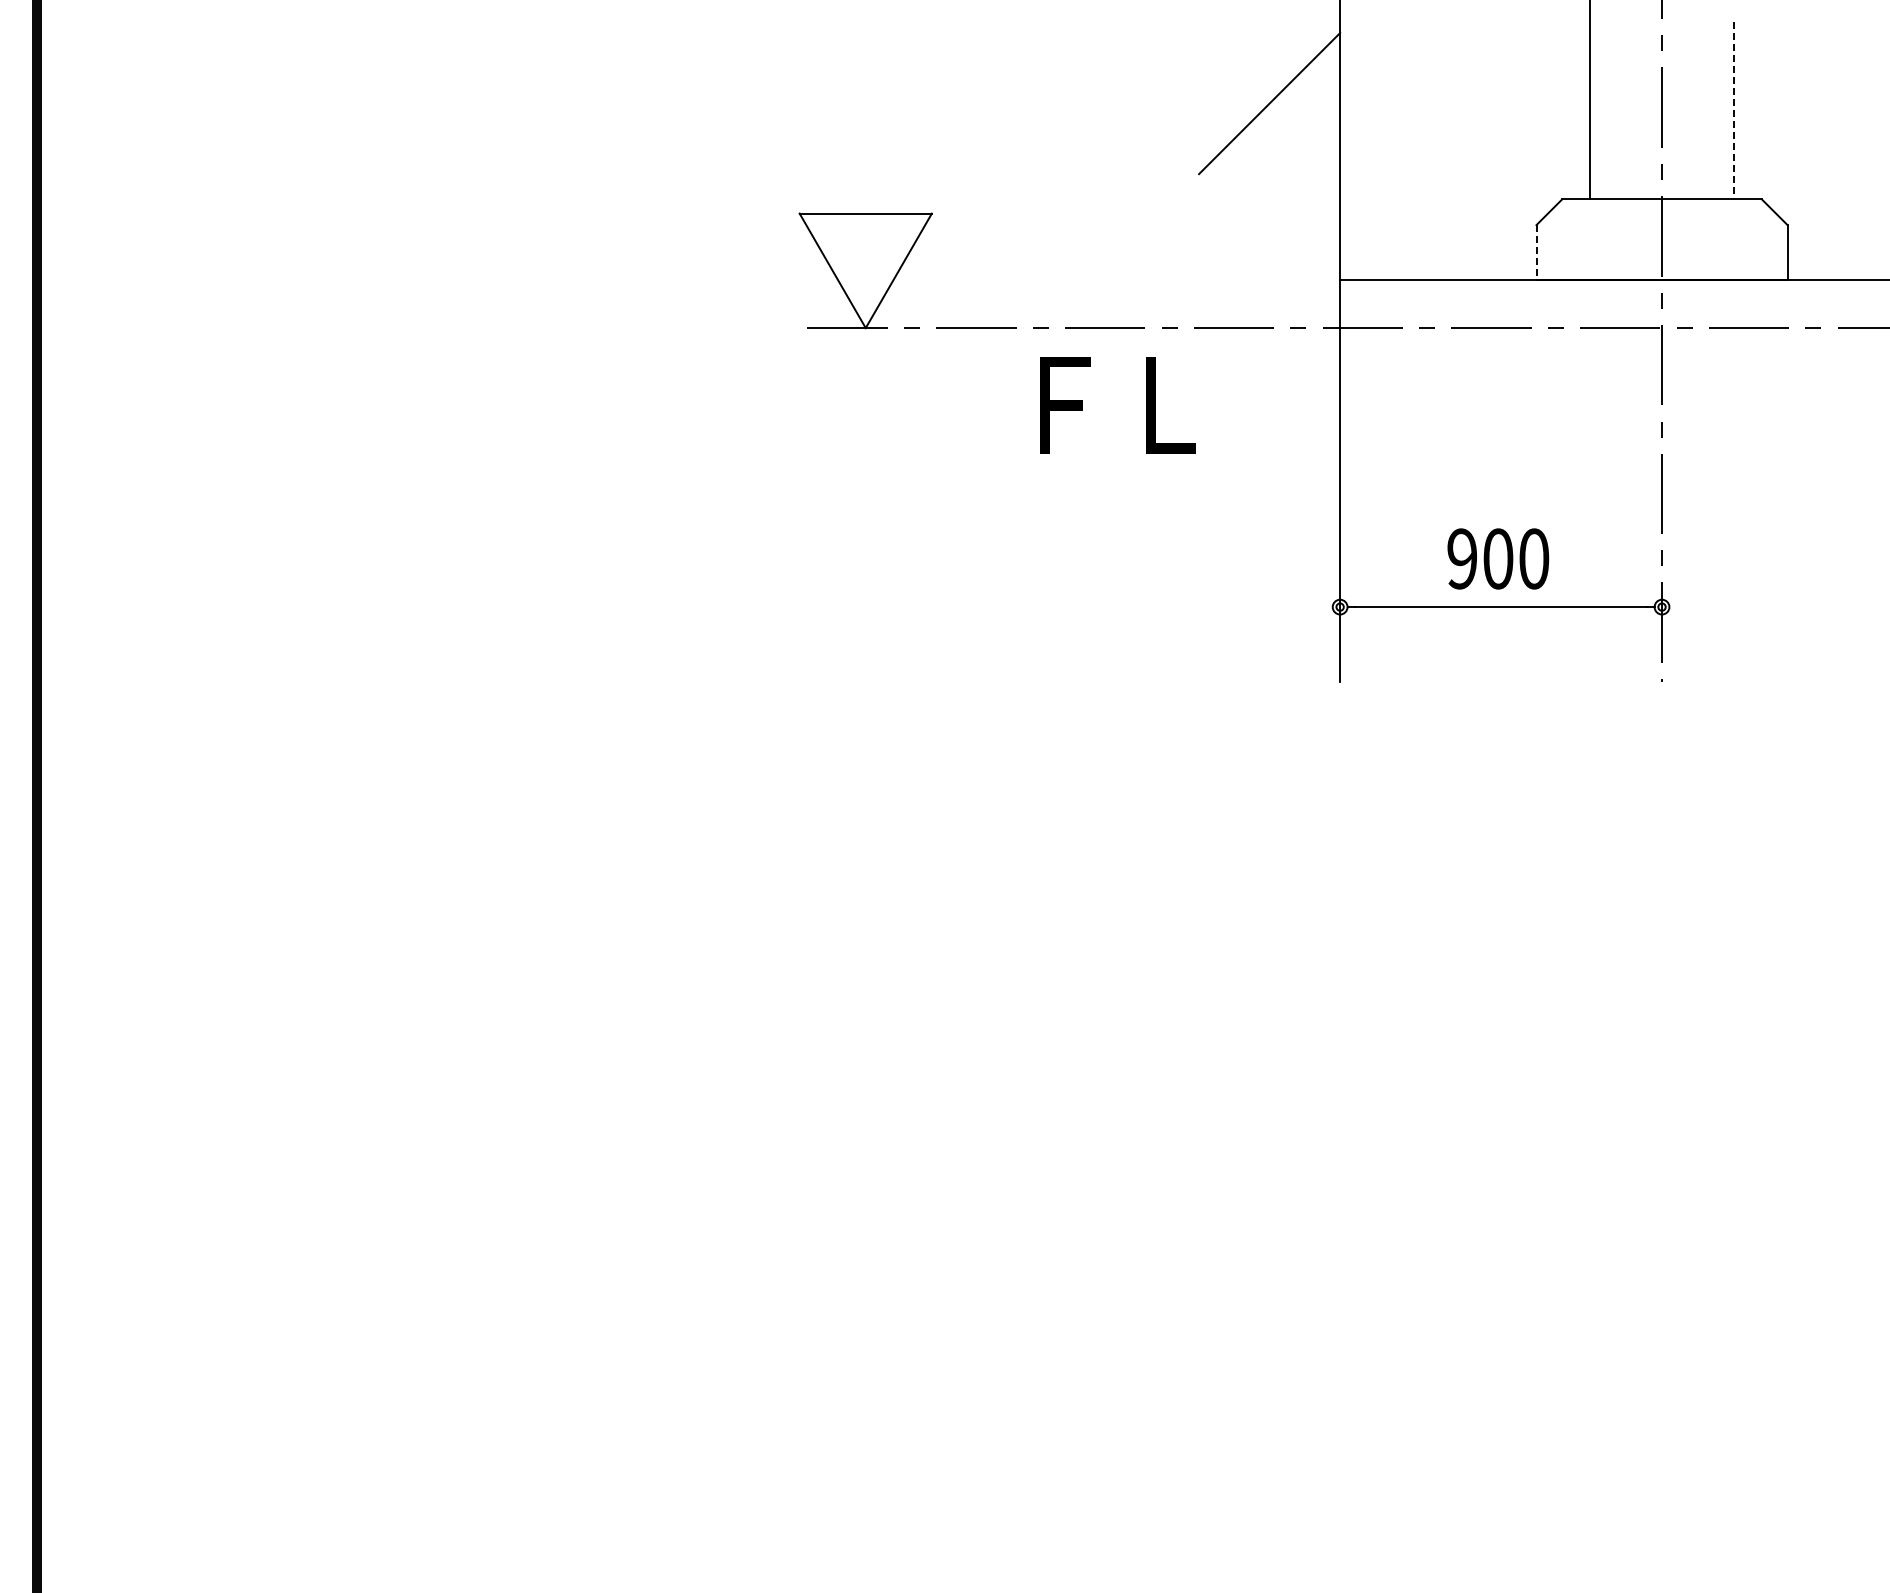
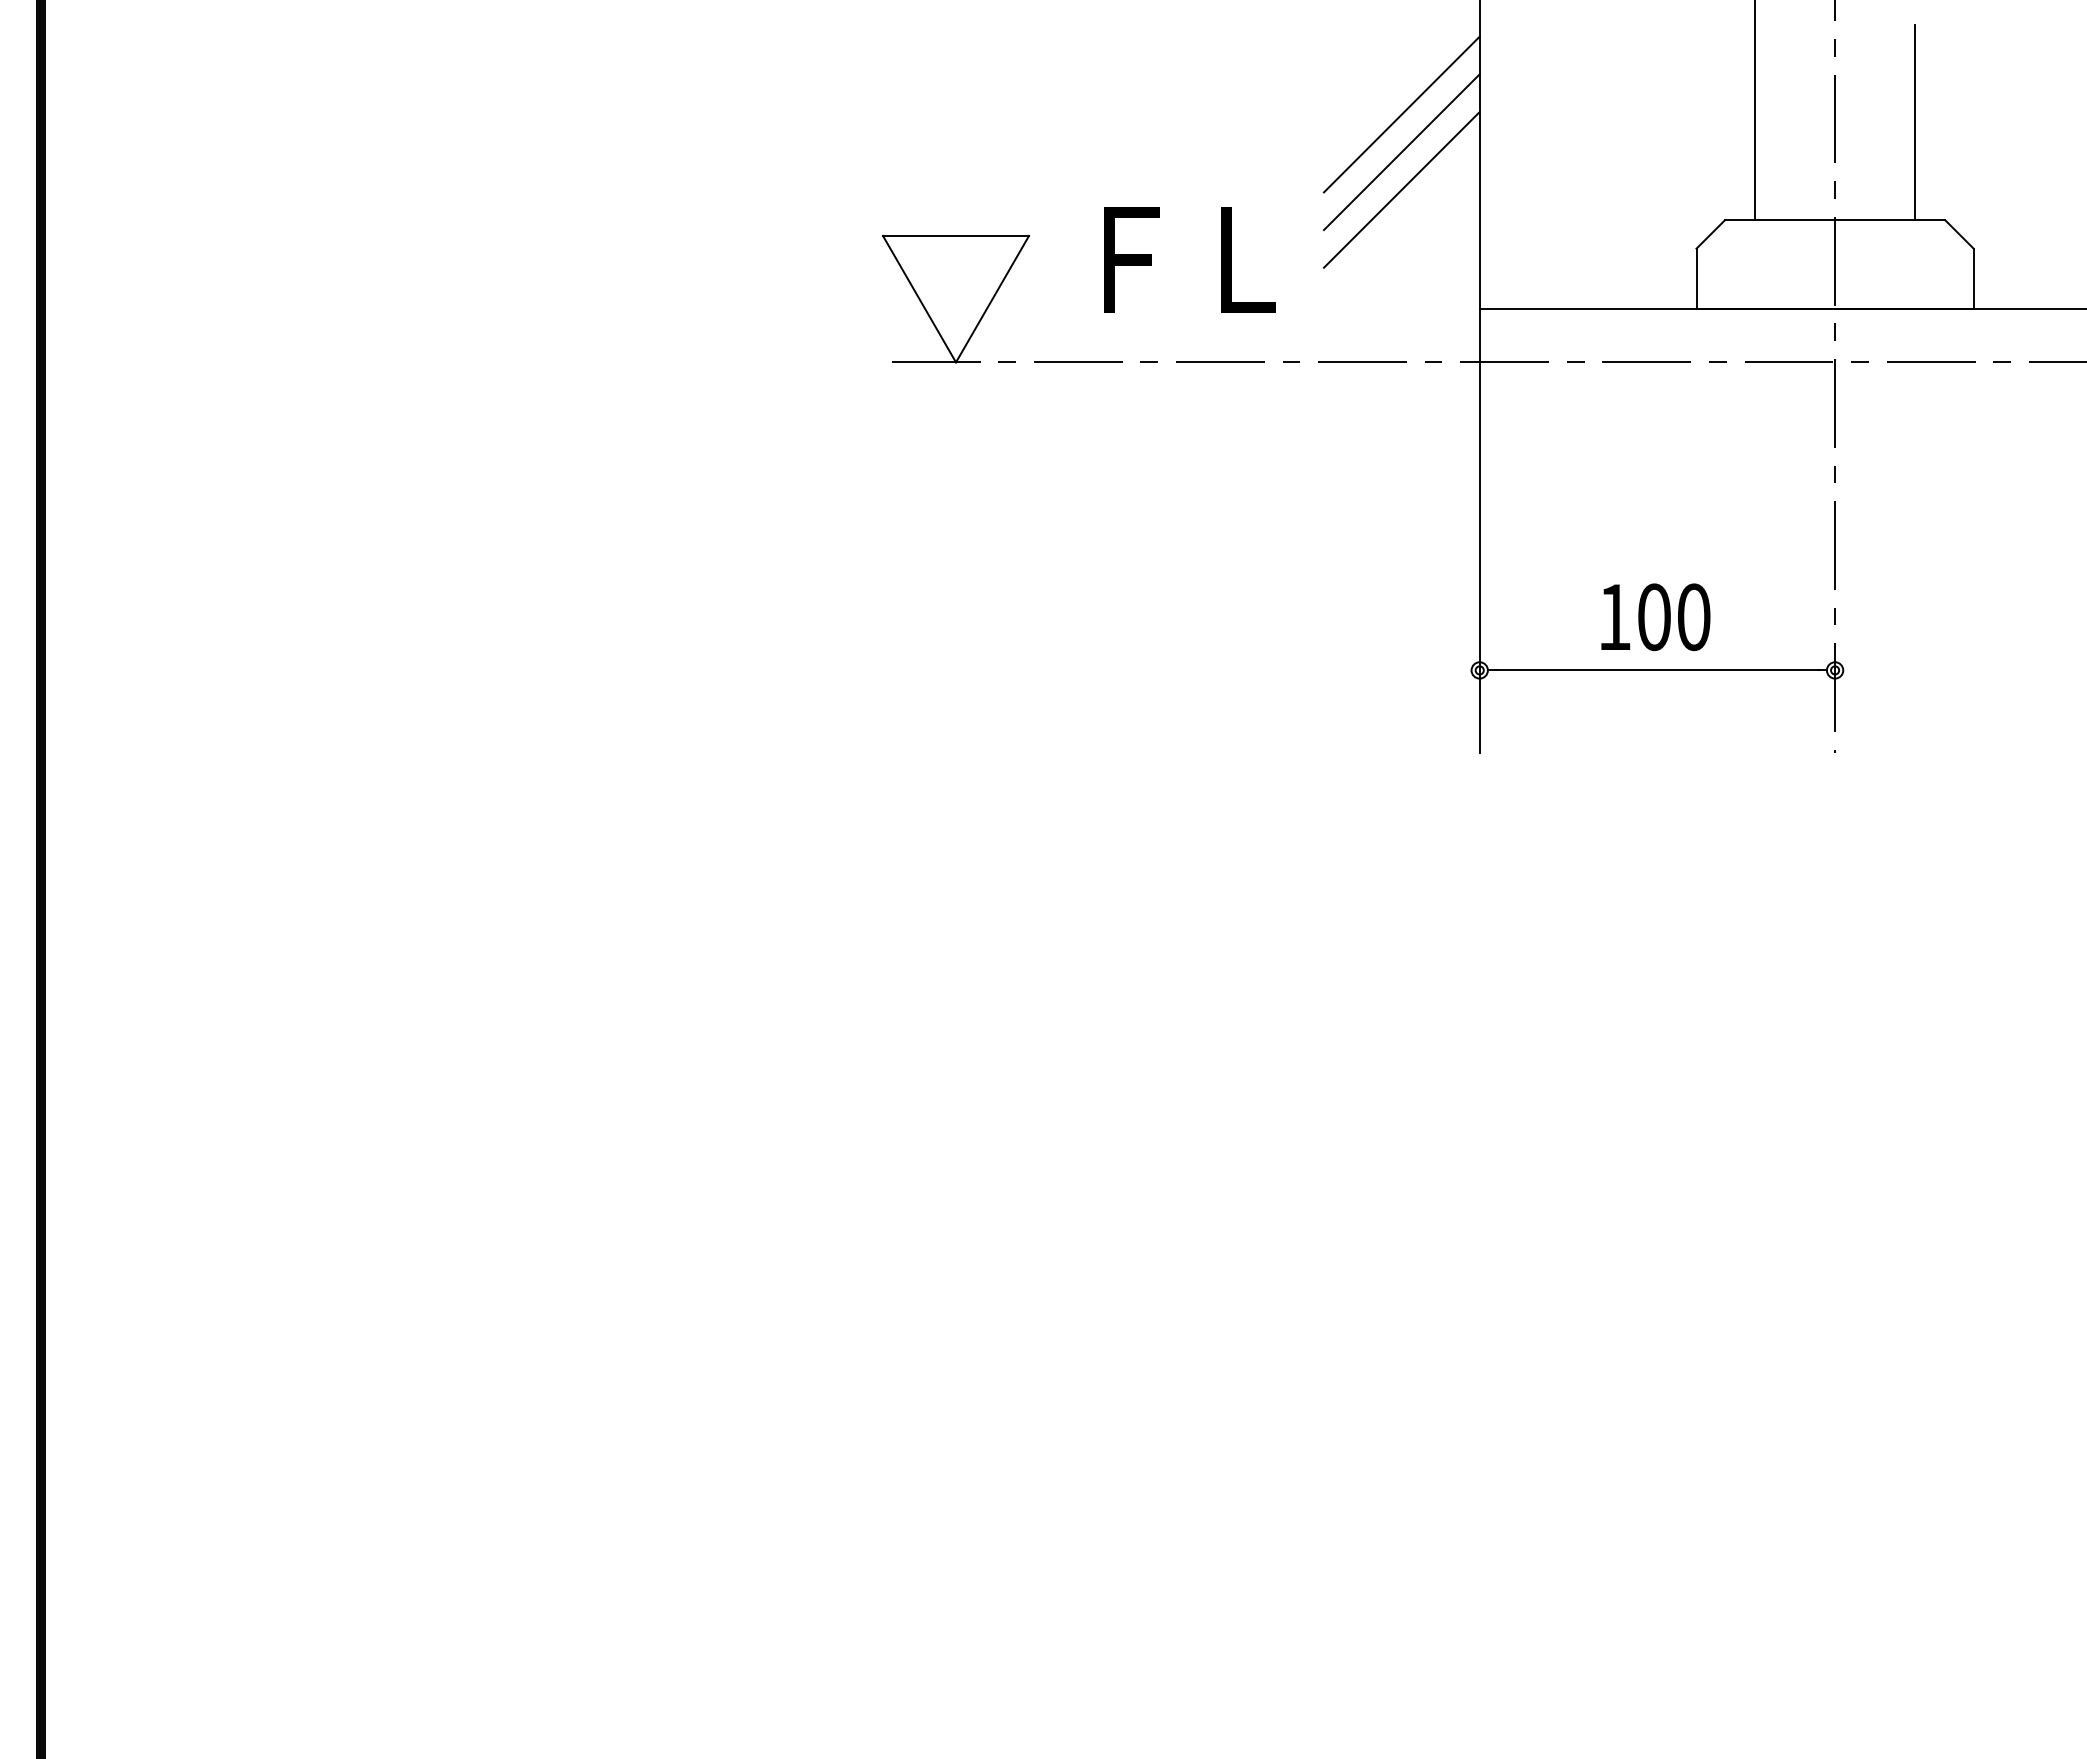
line: (1734, 110) -> (1915, 122), dashed -> solid
line: (1269, 137) -> (1401, 151), added
line: (1269, 171) -> (1401, 189), added
line: (1536, 252) -> (1696, 278), dashed -> solid
text: (1117, 405) -> (1189, 260), moved
text: (1461, 558) -> (1613, 616), 900 -> 100

